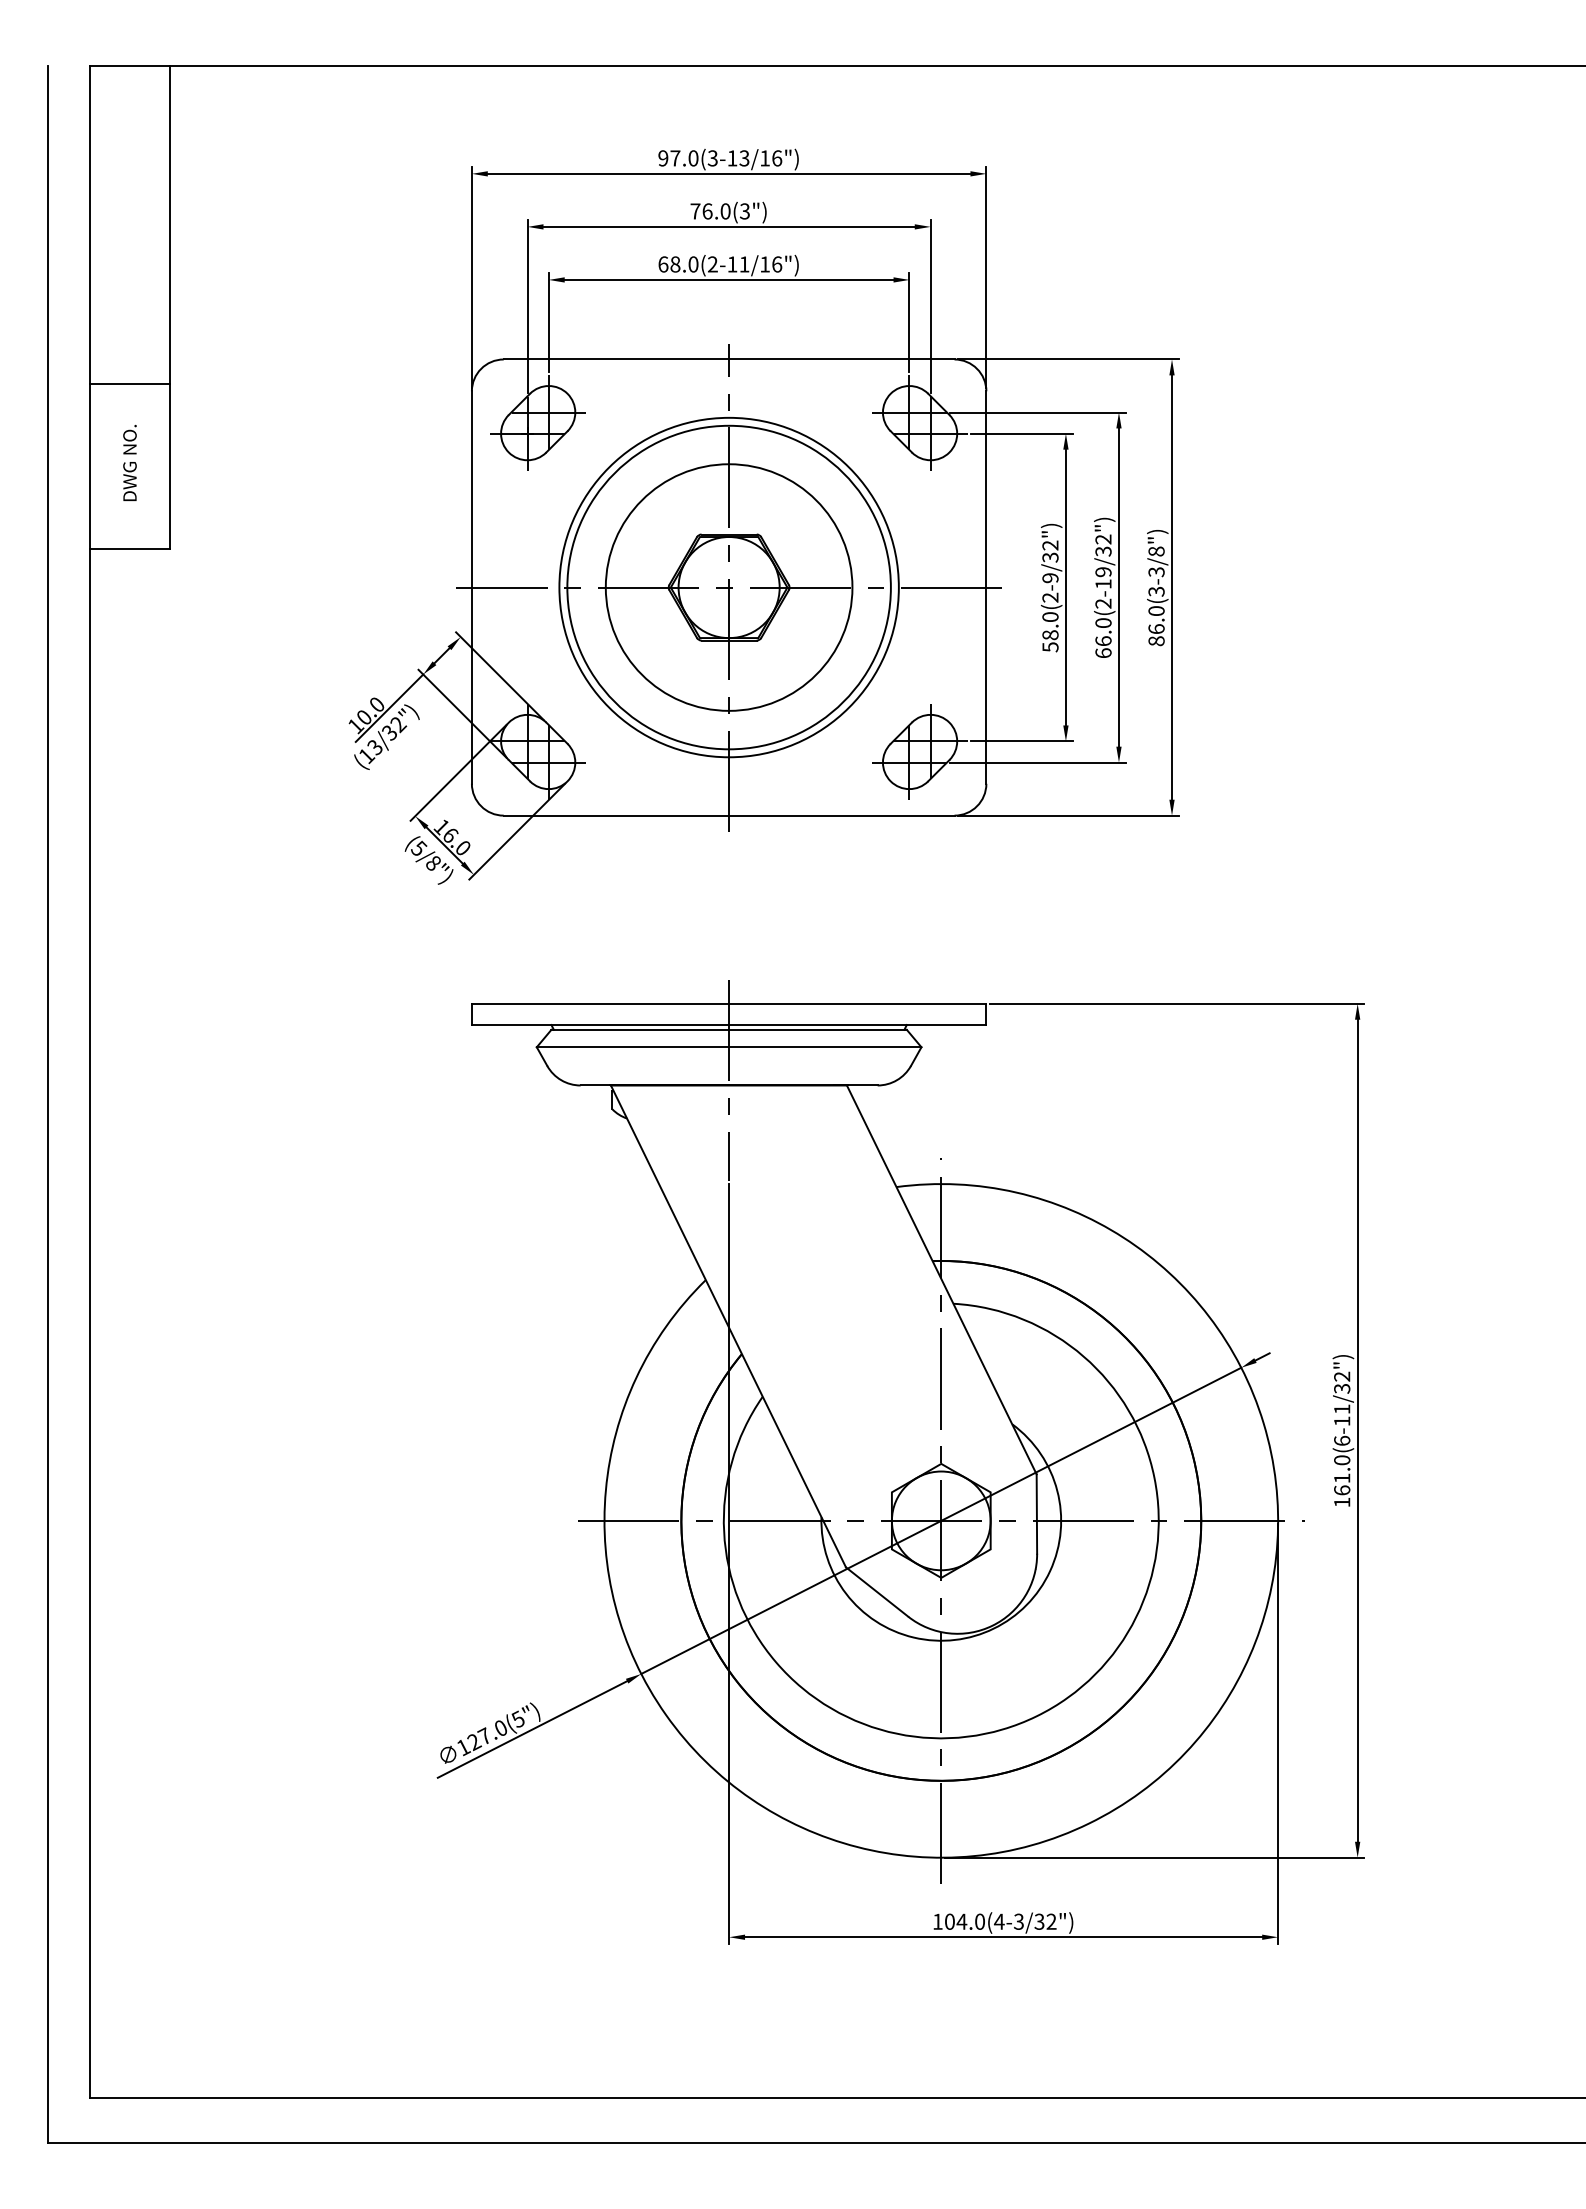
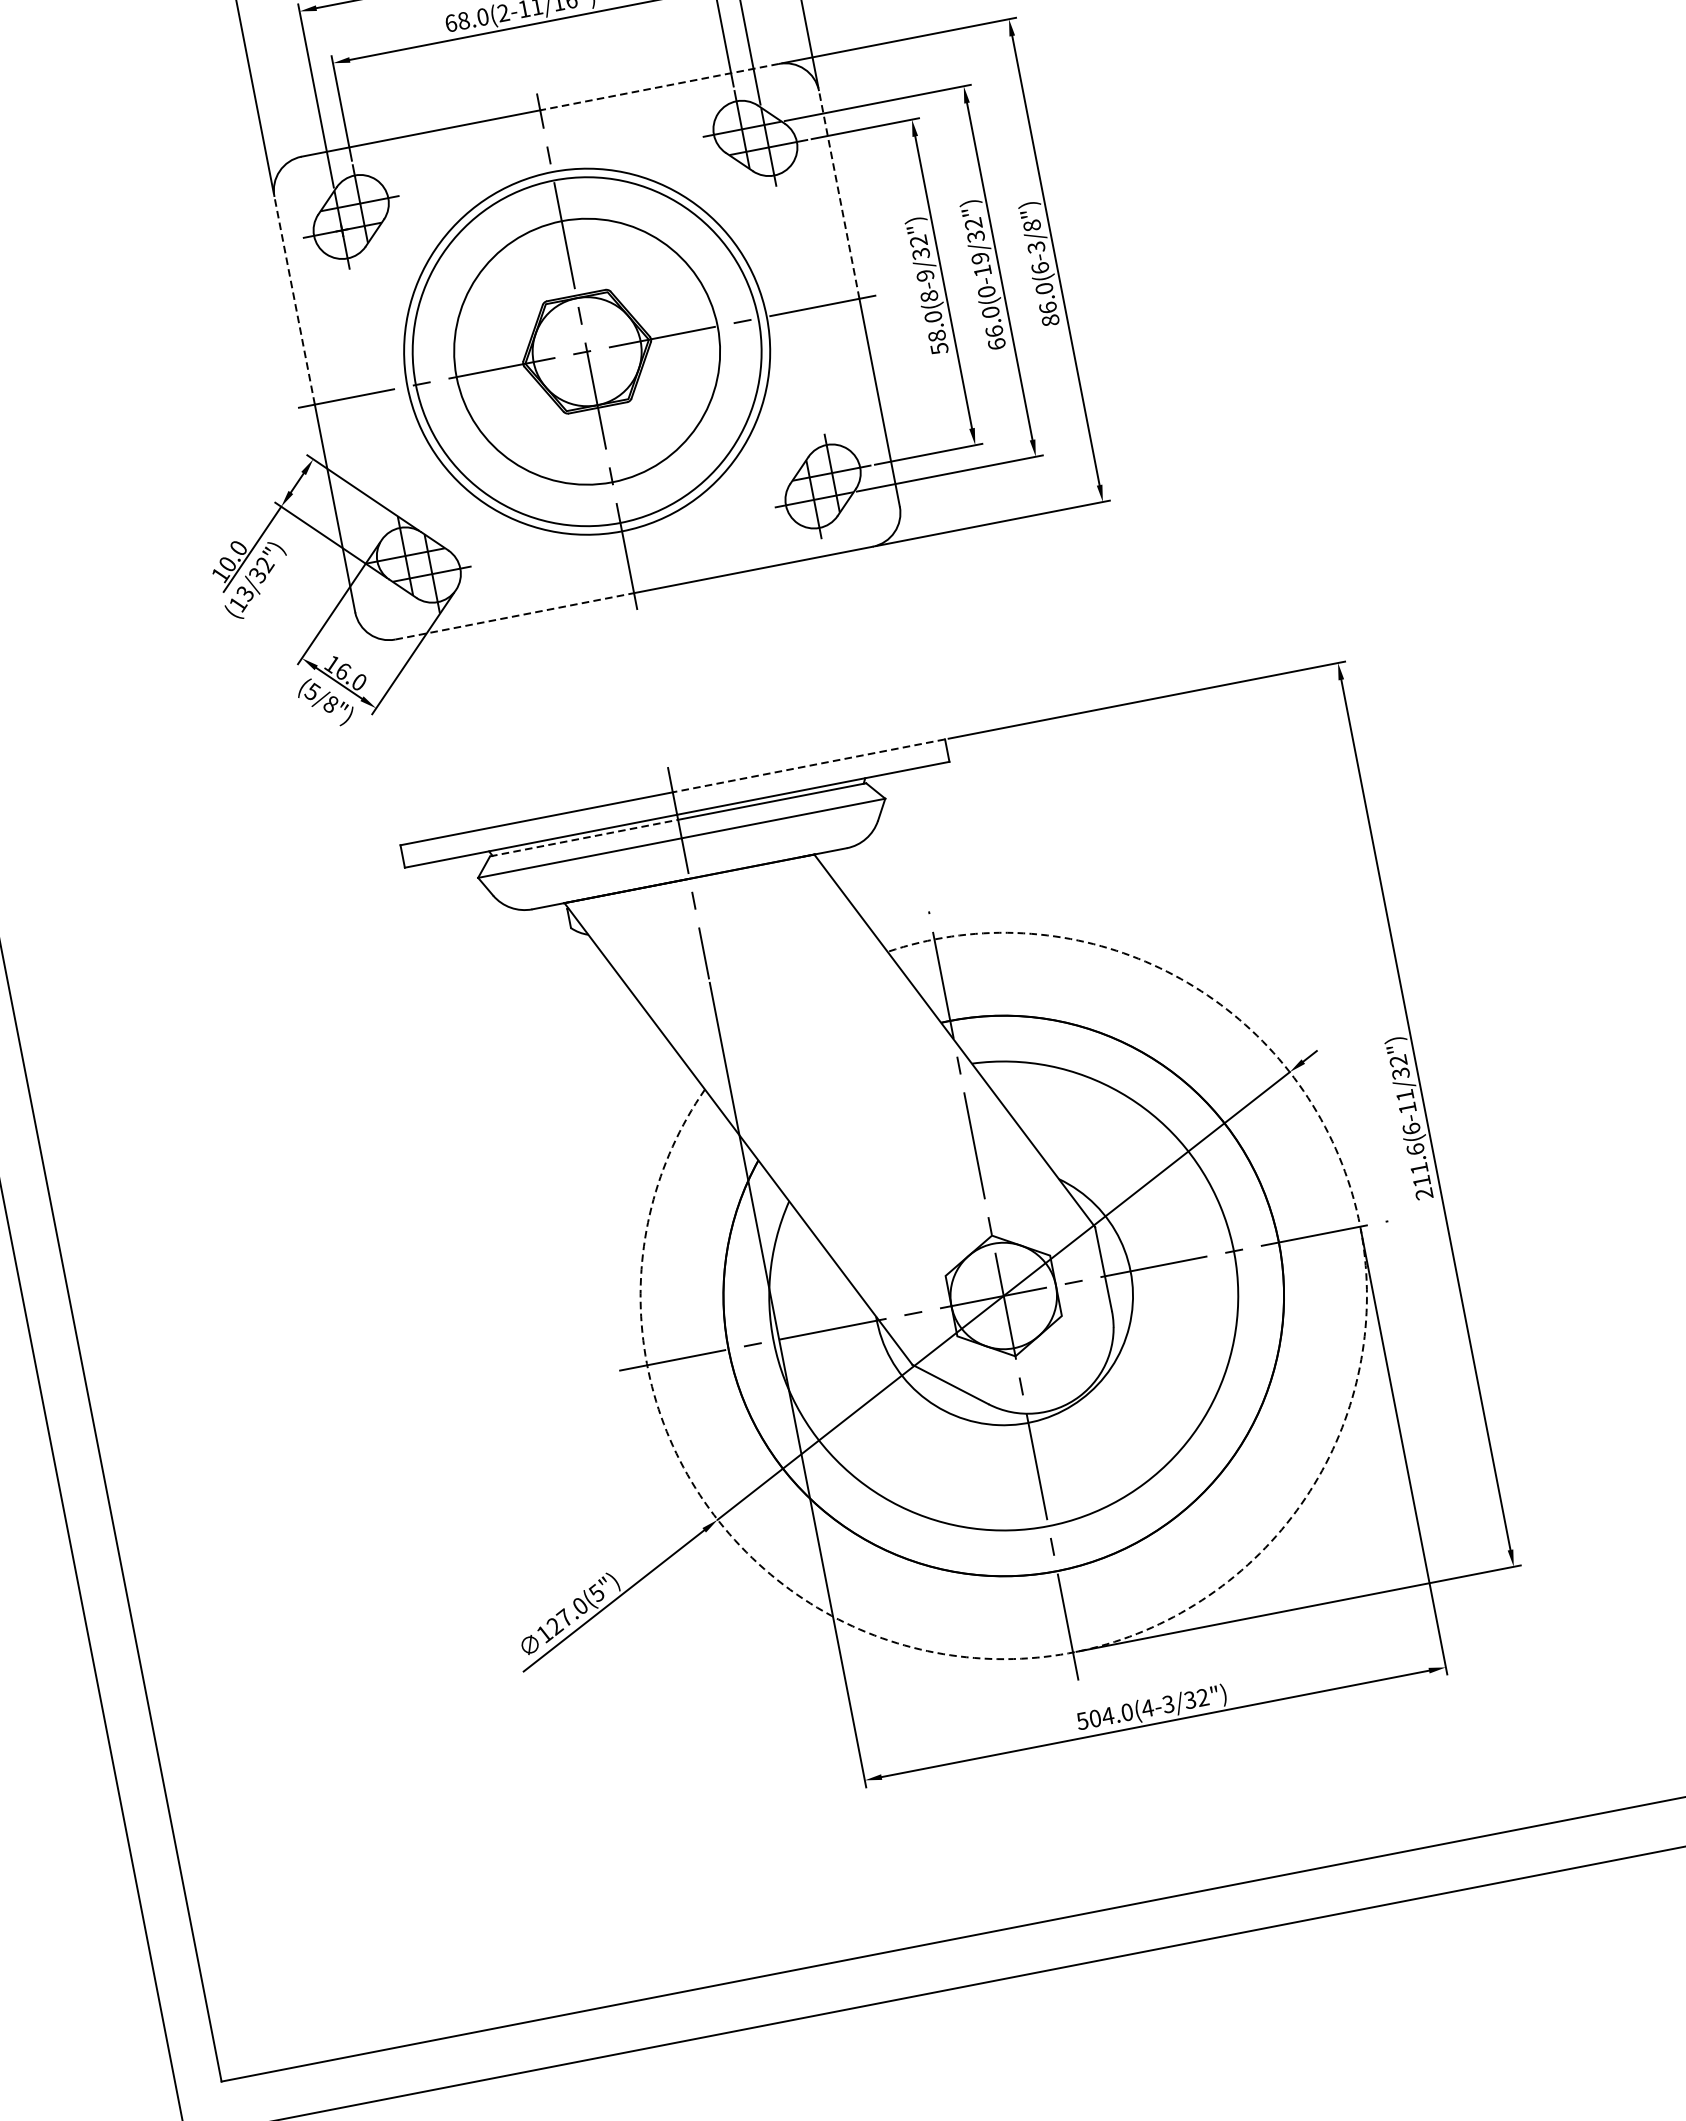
line: (841, 359) -> (659, 87), solid -> dashed
line: (471, 488) -> (294, 299), solid -> dashed
line: (986, 488) -> (839, 193), solid -> dashed
text: (1156, 591) -> (1040, 267), 86.0(3-3/8") -> 86.0(6-3/8")
text: (1050, 597) -> (929, 296), 58.0(2-9/32") -> 58.0(8-9/32")
text: (1103, 603) -> (986, 291), 66.0(2-19/32") -> 66.0(0-19/32")
line: (616, 815) -> (514, 616), solid -> dashed
line: (857, 1003) -> (808, 765), solid -> dashed
line: (640, 1029) -> (584, 837), solid -> dashed
text: (1342, 1481) -> (1420, 1171), 161.0(6-11/32") -> 211.6(6-11/32")
arc: (1088, 1823) -> (1221, 1586), solid -> dashed
text: (937, 1921) -> (1082, 1720), 104.0(4-3/32") -> 504.0(4-3/32")

